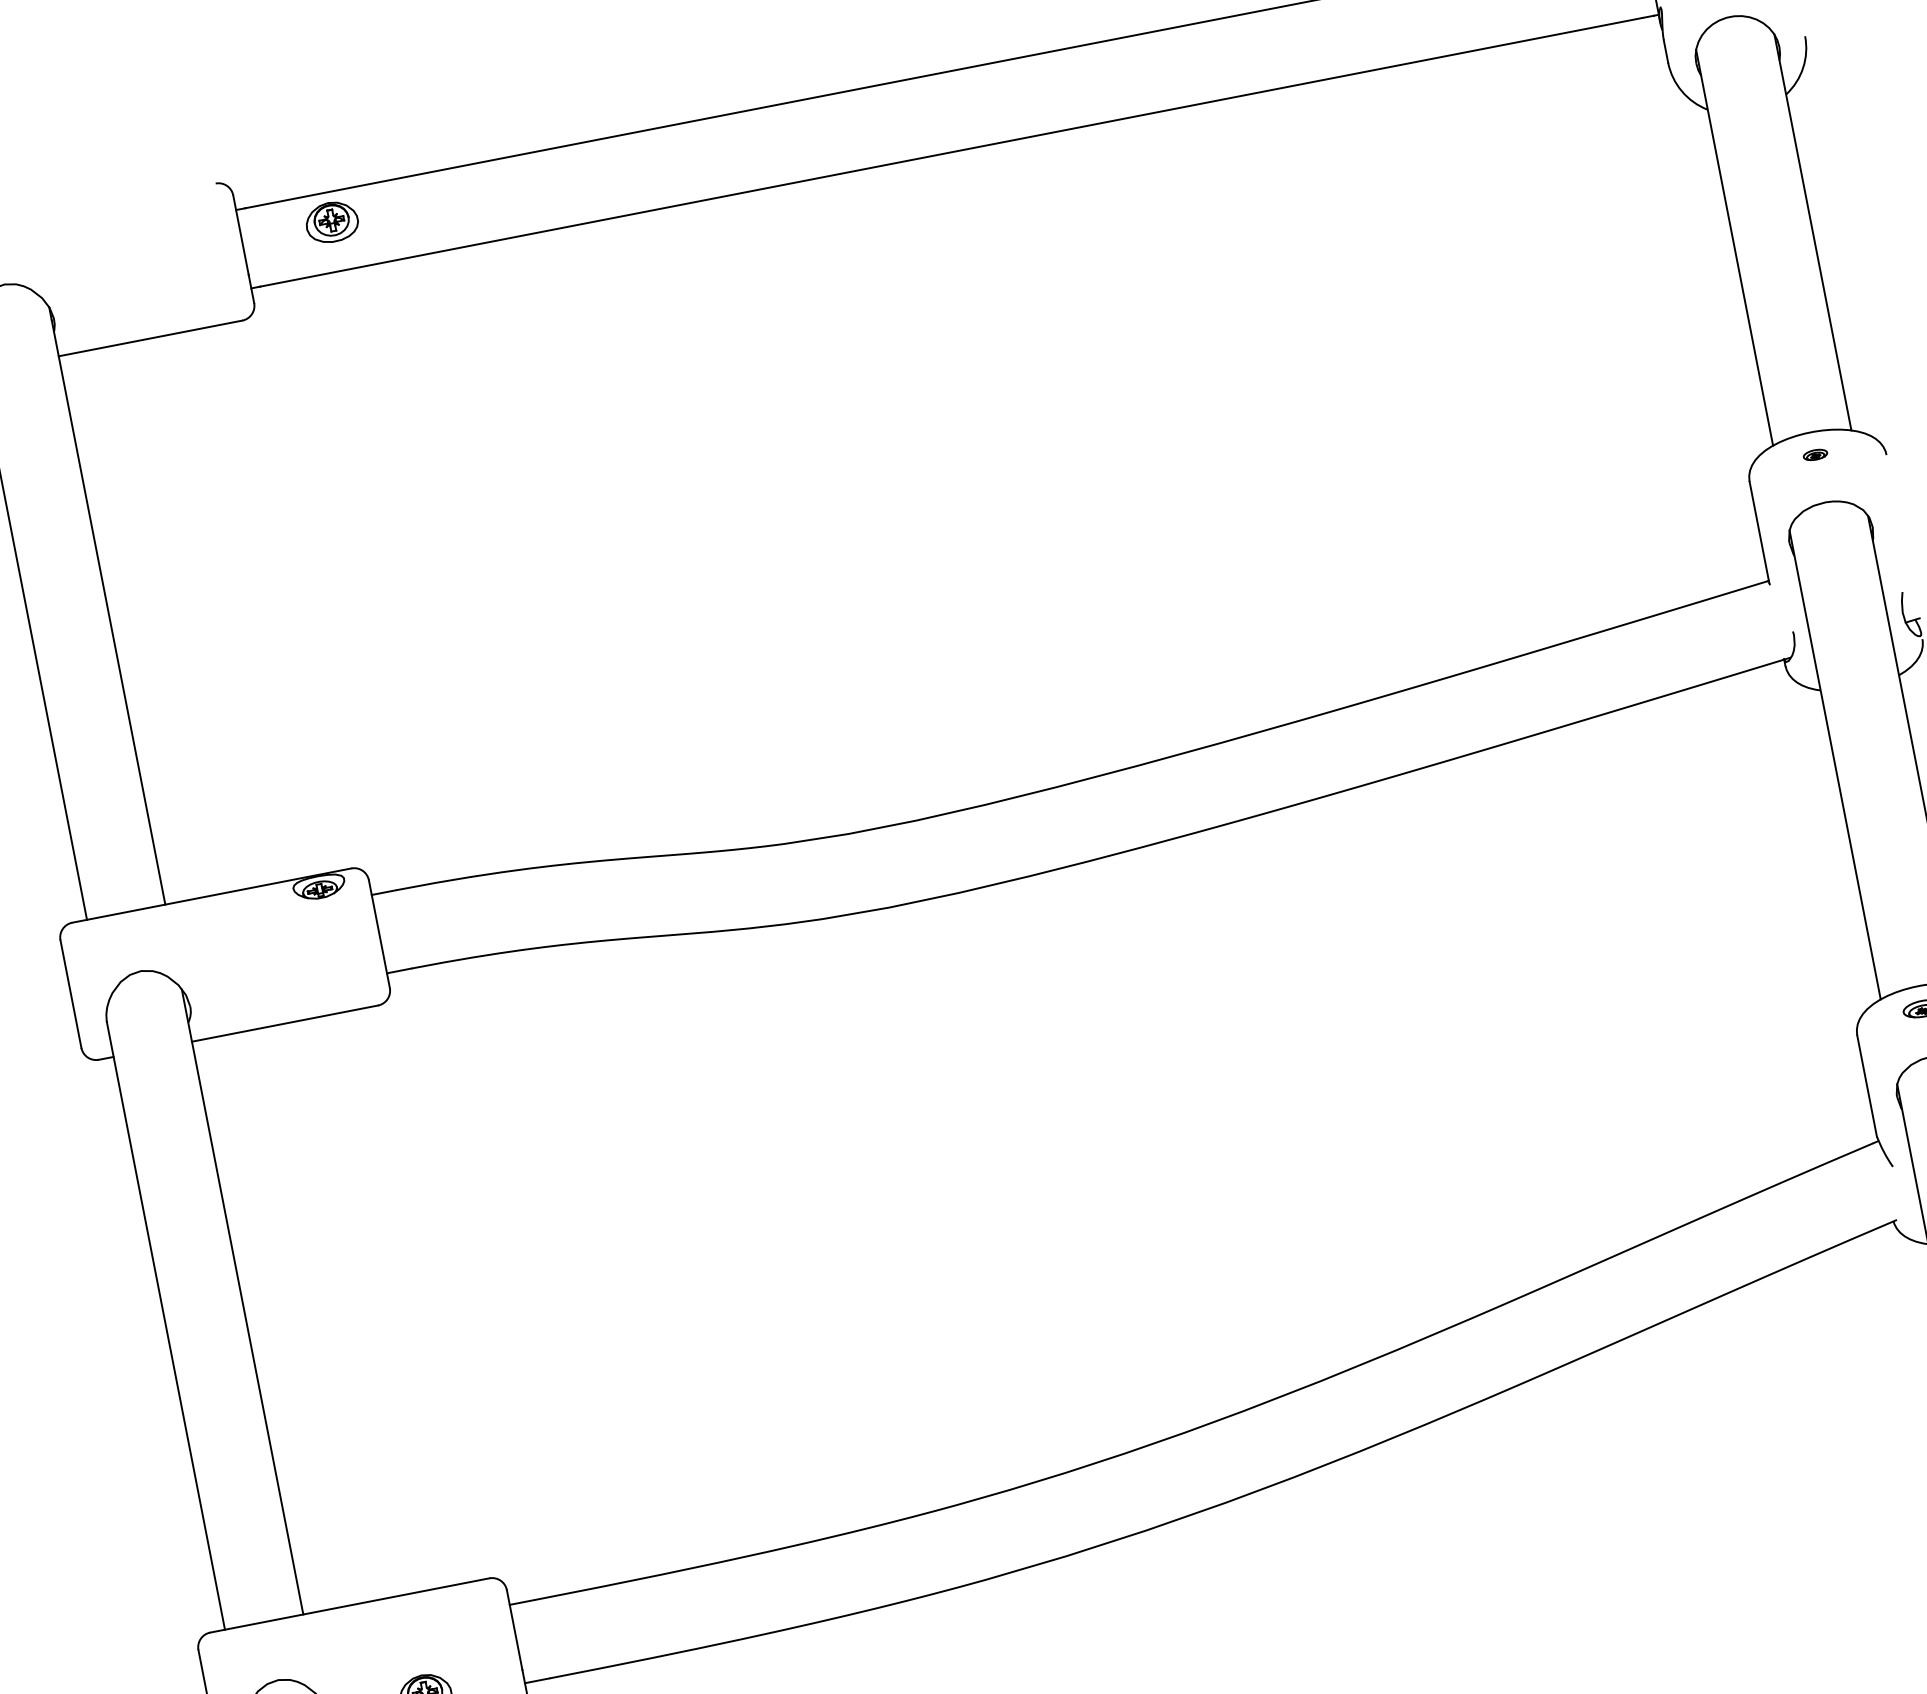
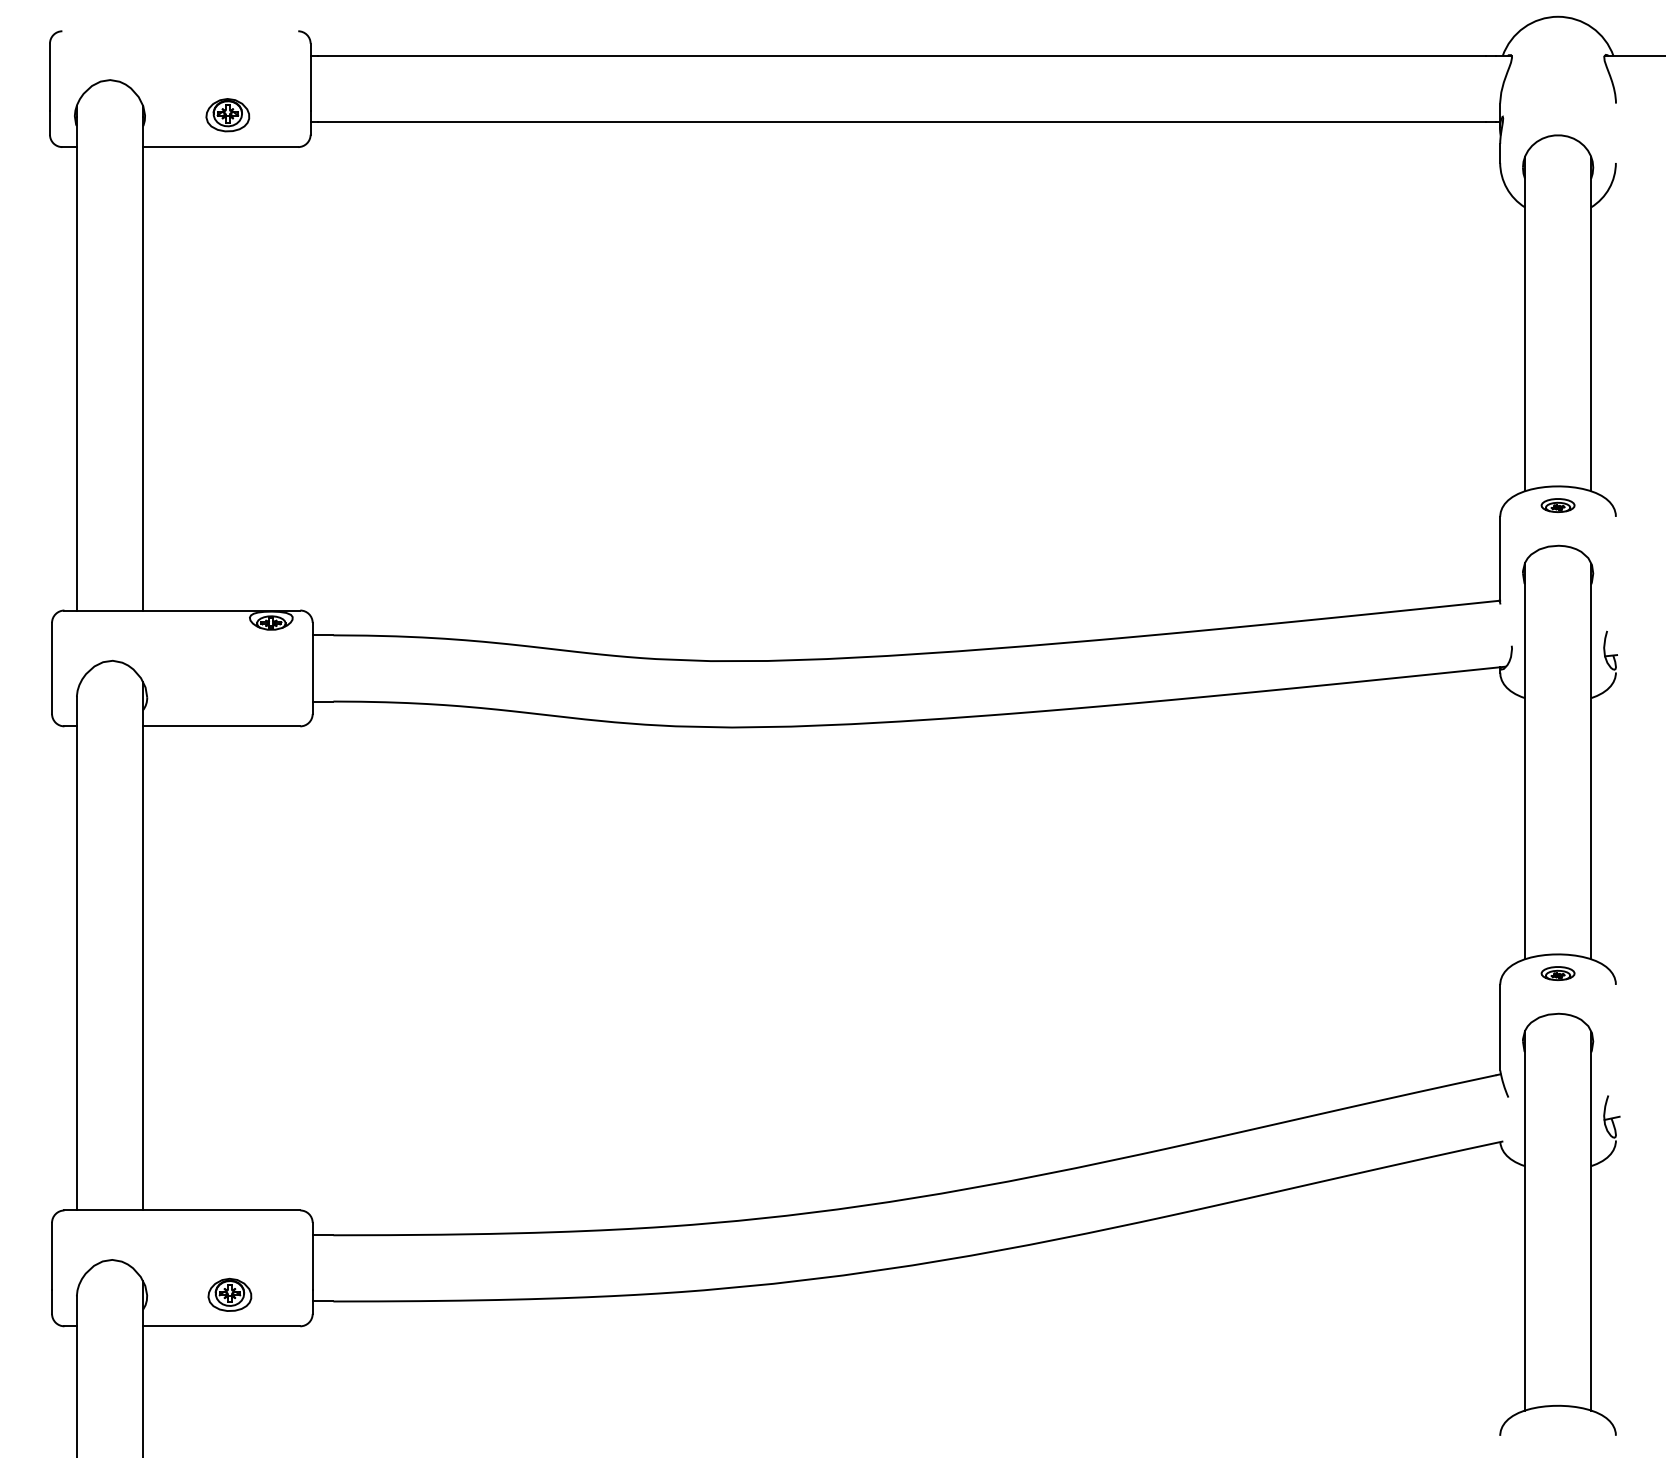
part: (331, 222) -> (227, 115), moved
part: (1814, 455) -> (1557, 505), size x1.67

